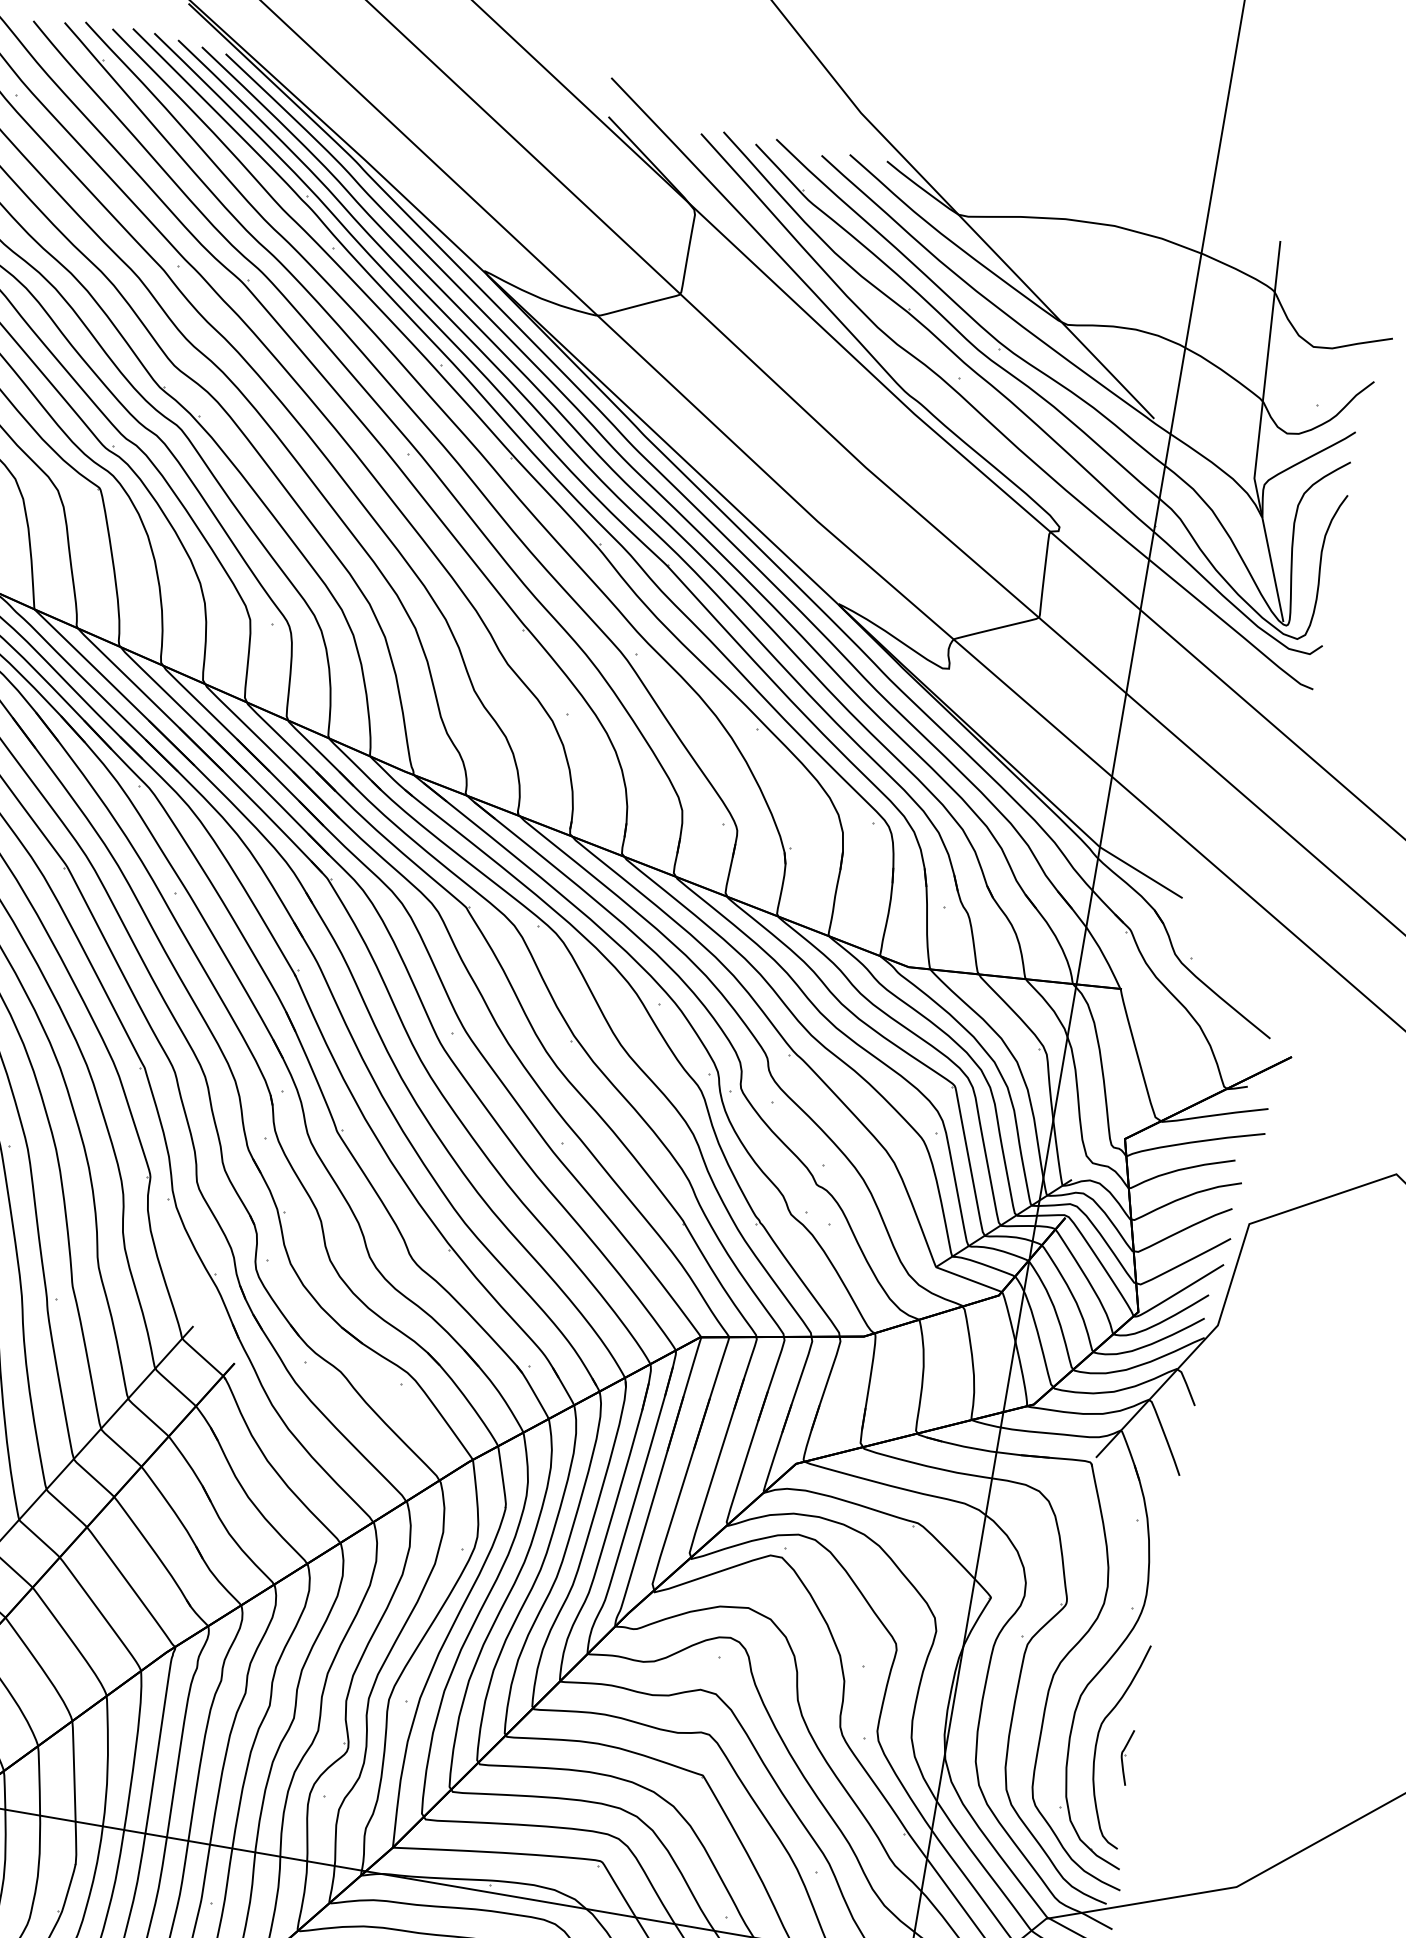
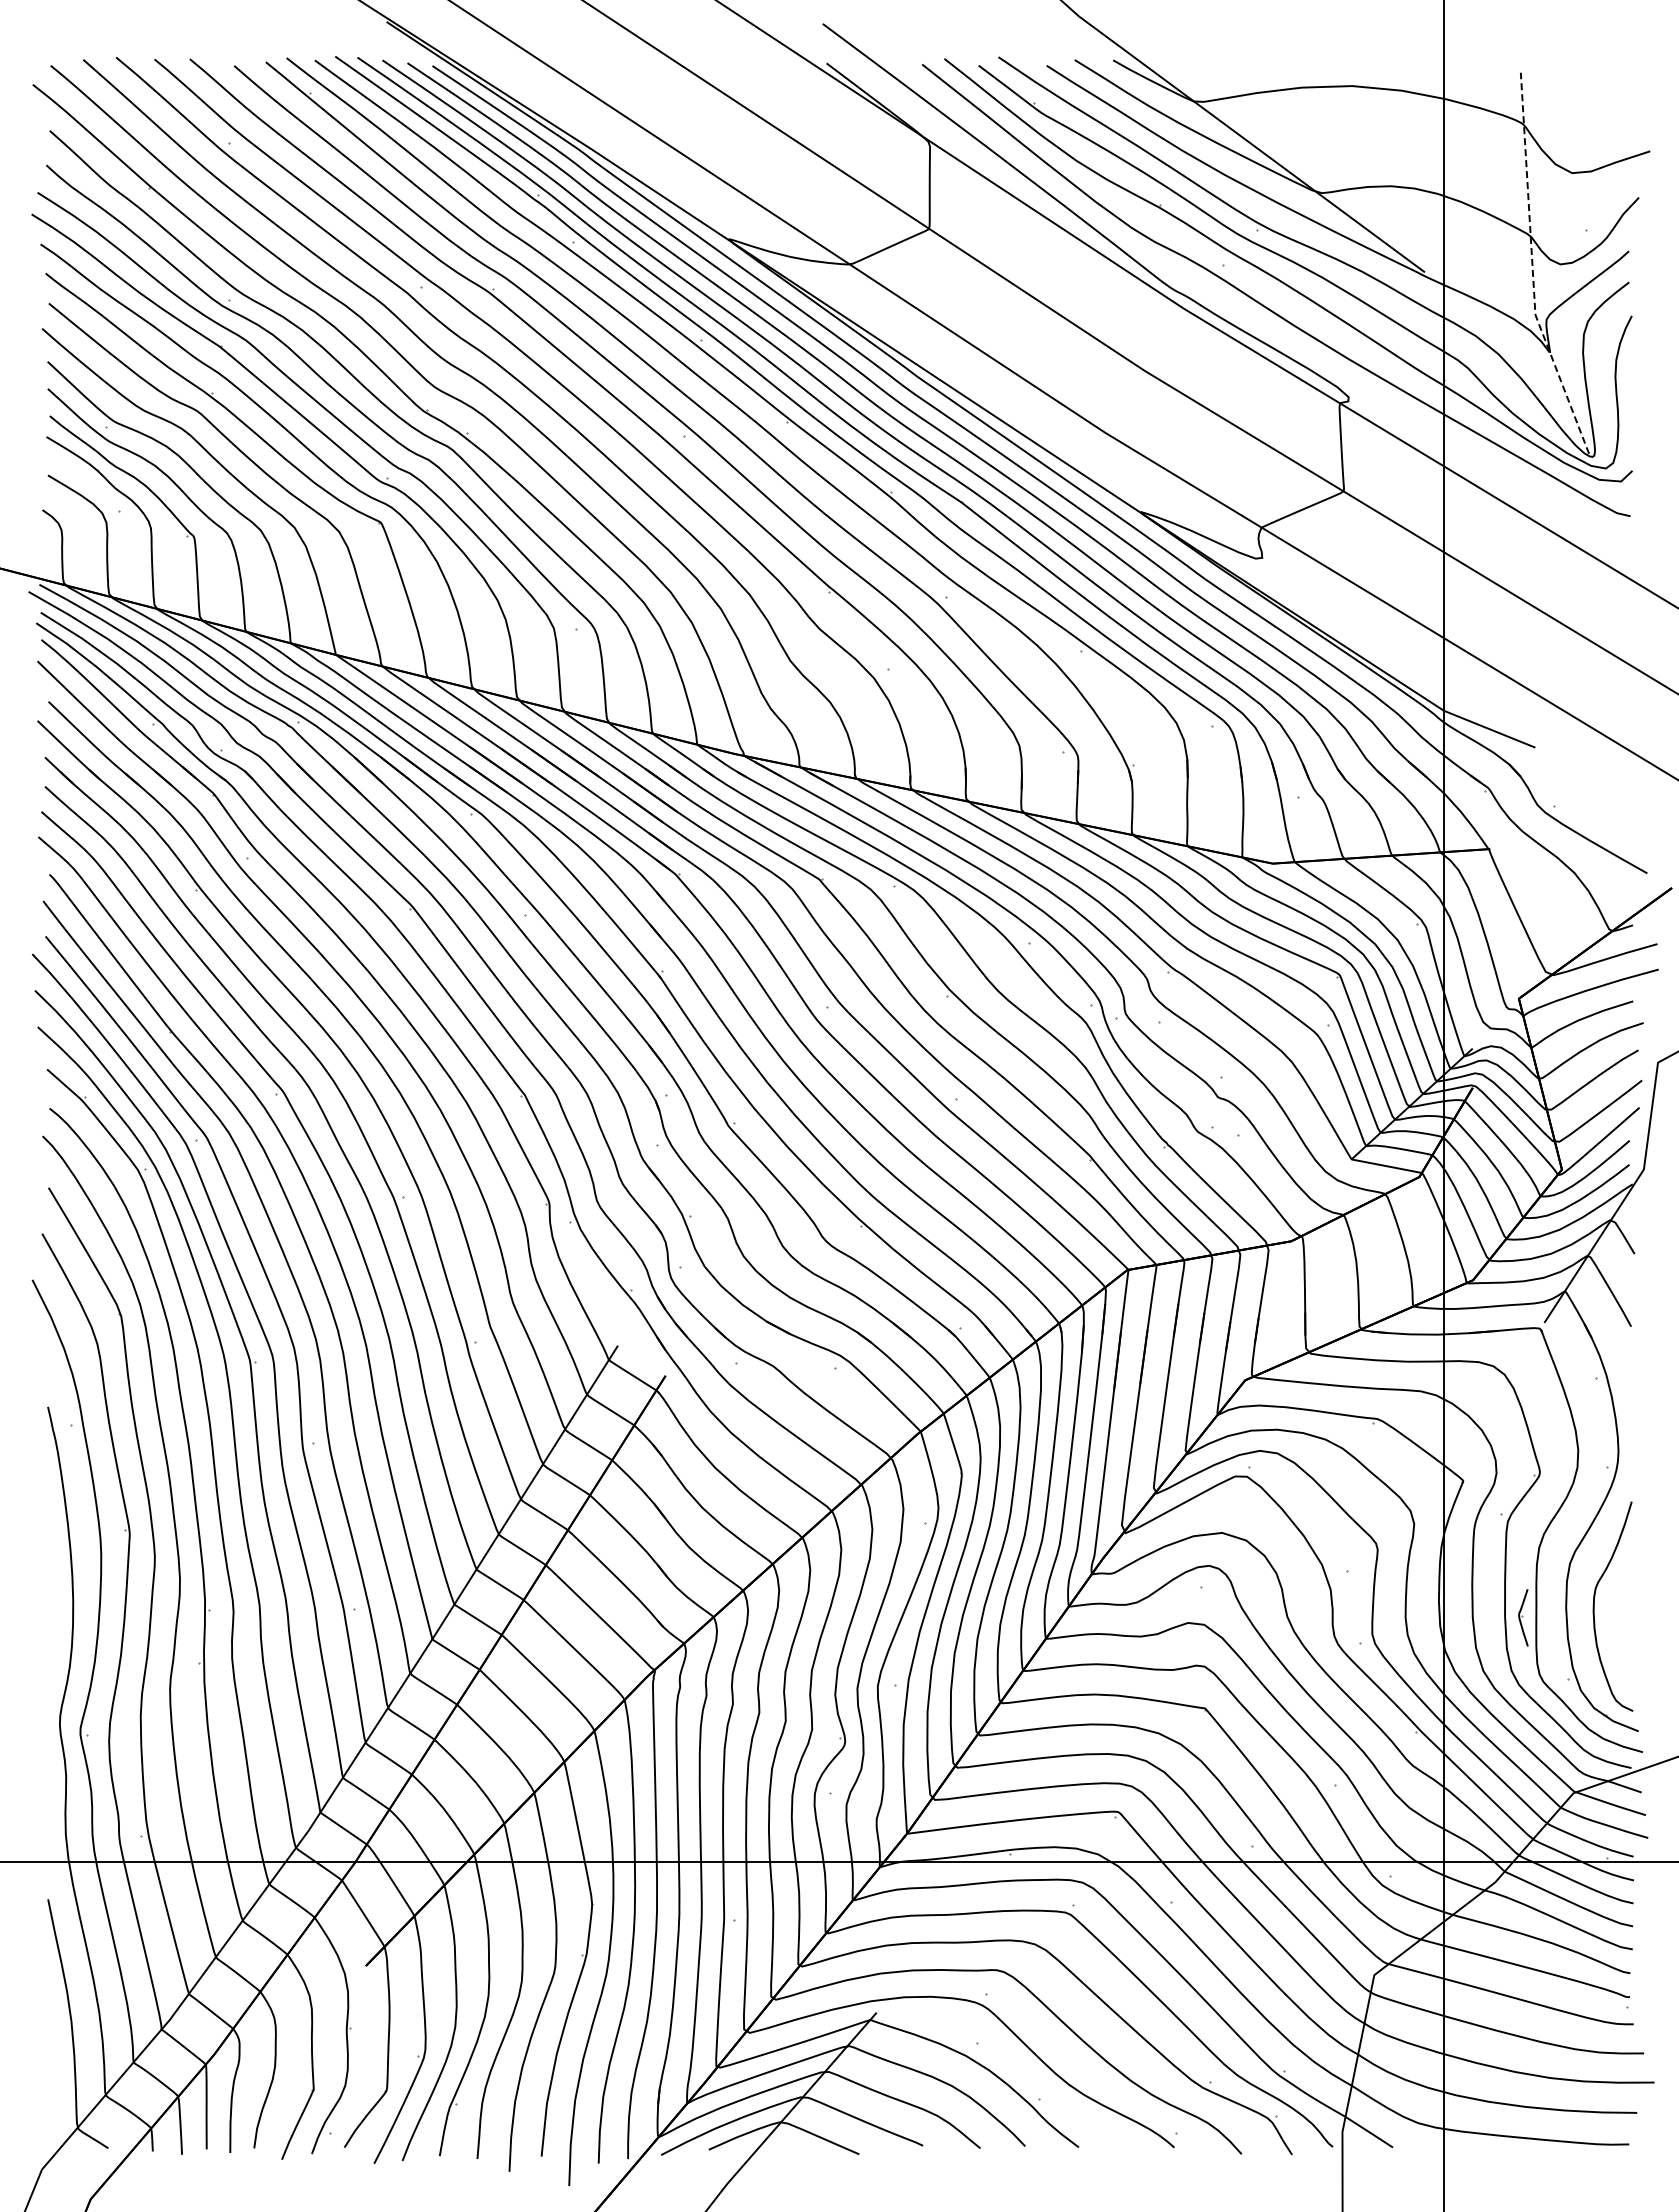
line: (1259, 432) -> (1532, 268), solid -> dashed
part: (1125, 1756) -> (1523, 1617), moved

